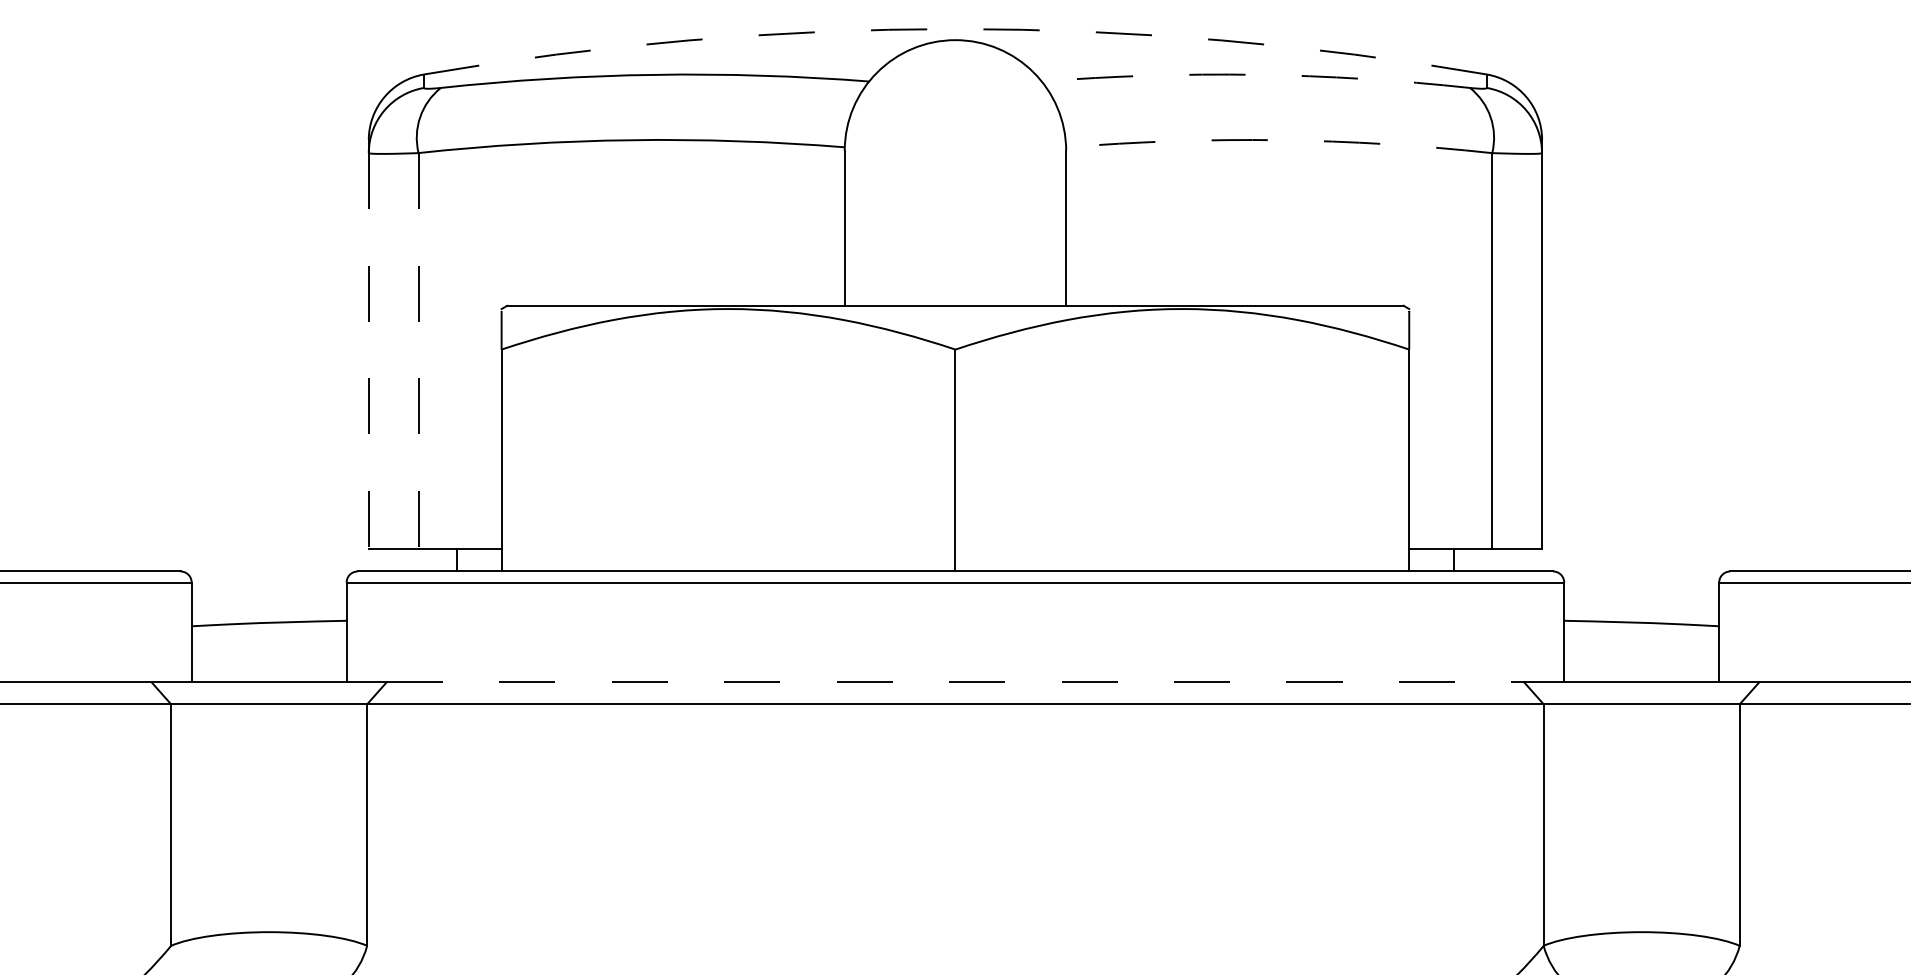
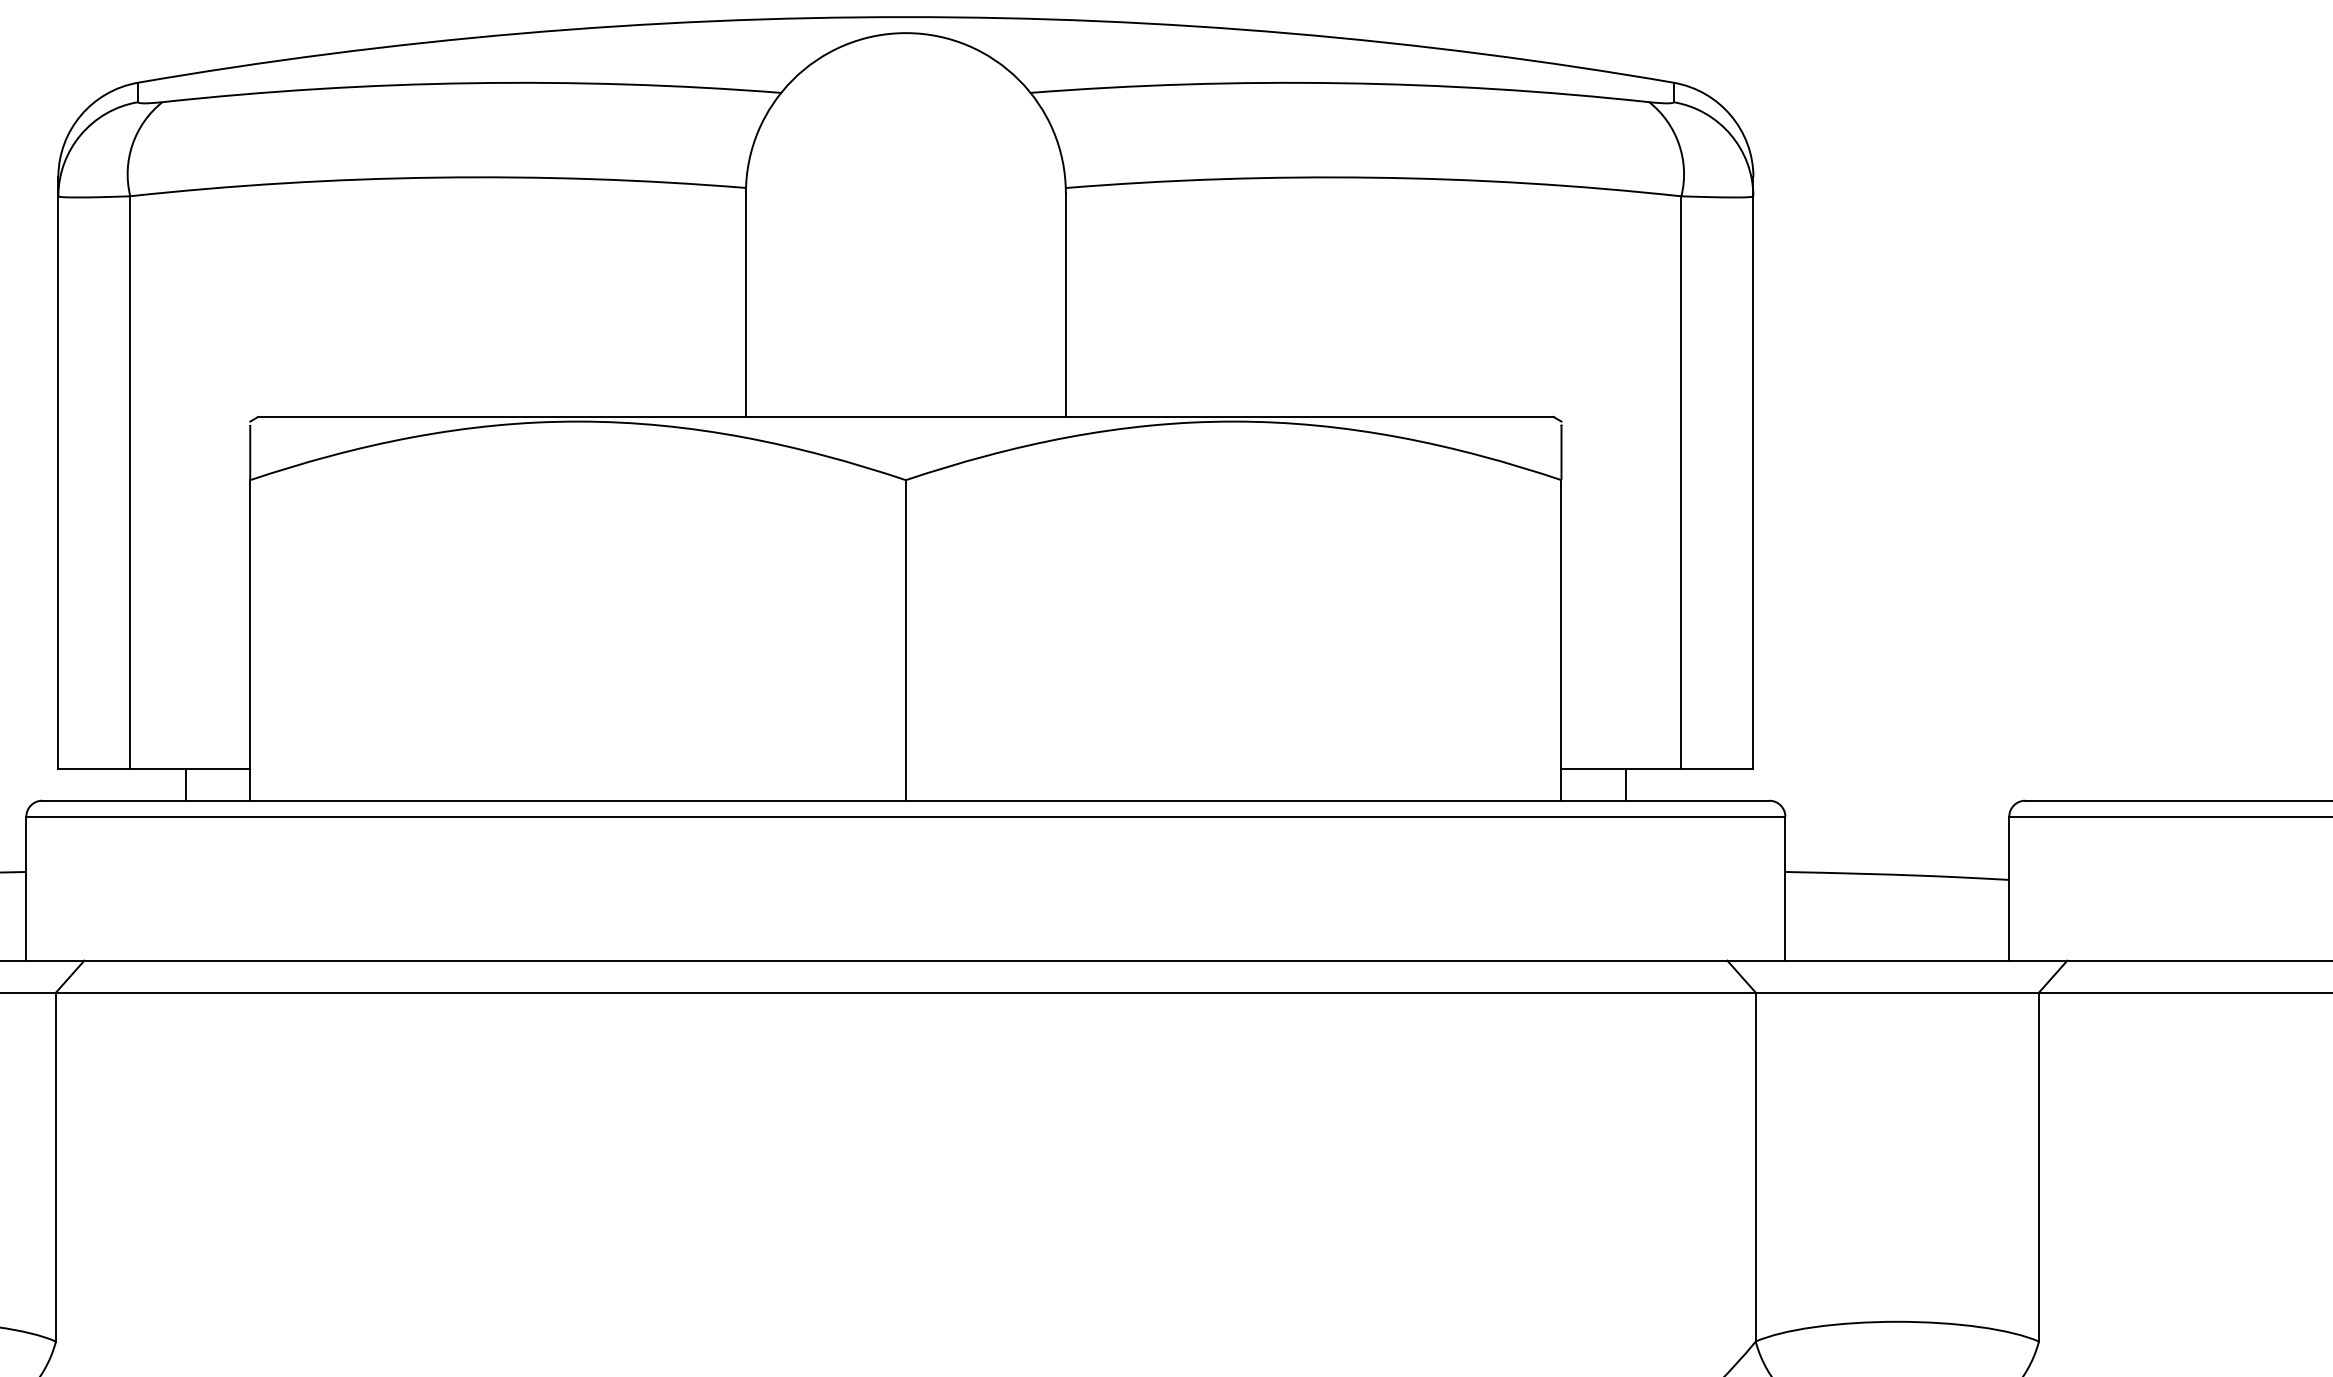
arc: (955, 29) -> (905, 17), dashed -> solid
arc: (1255, 74) -> (1339, 82), dashed -> solid
arc: (1279, 140) -> (1374, 178), dashed -> solid
line: (368, 351) -> (57, 482), dashed -> solid
line: (418, 351) -> (130, 482), dashed -> solid
line: (955, 682) -> (905, 961), dashed -> solid

